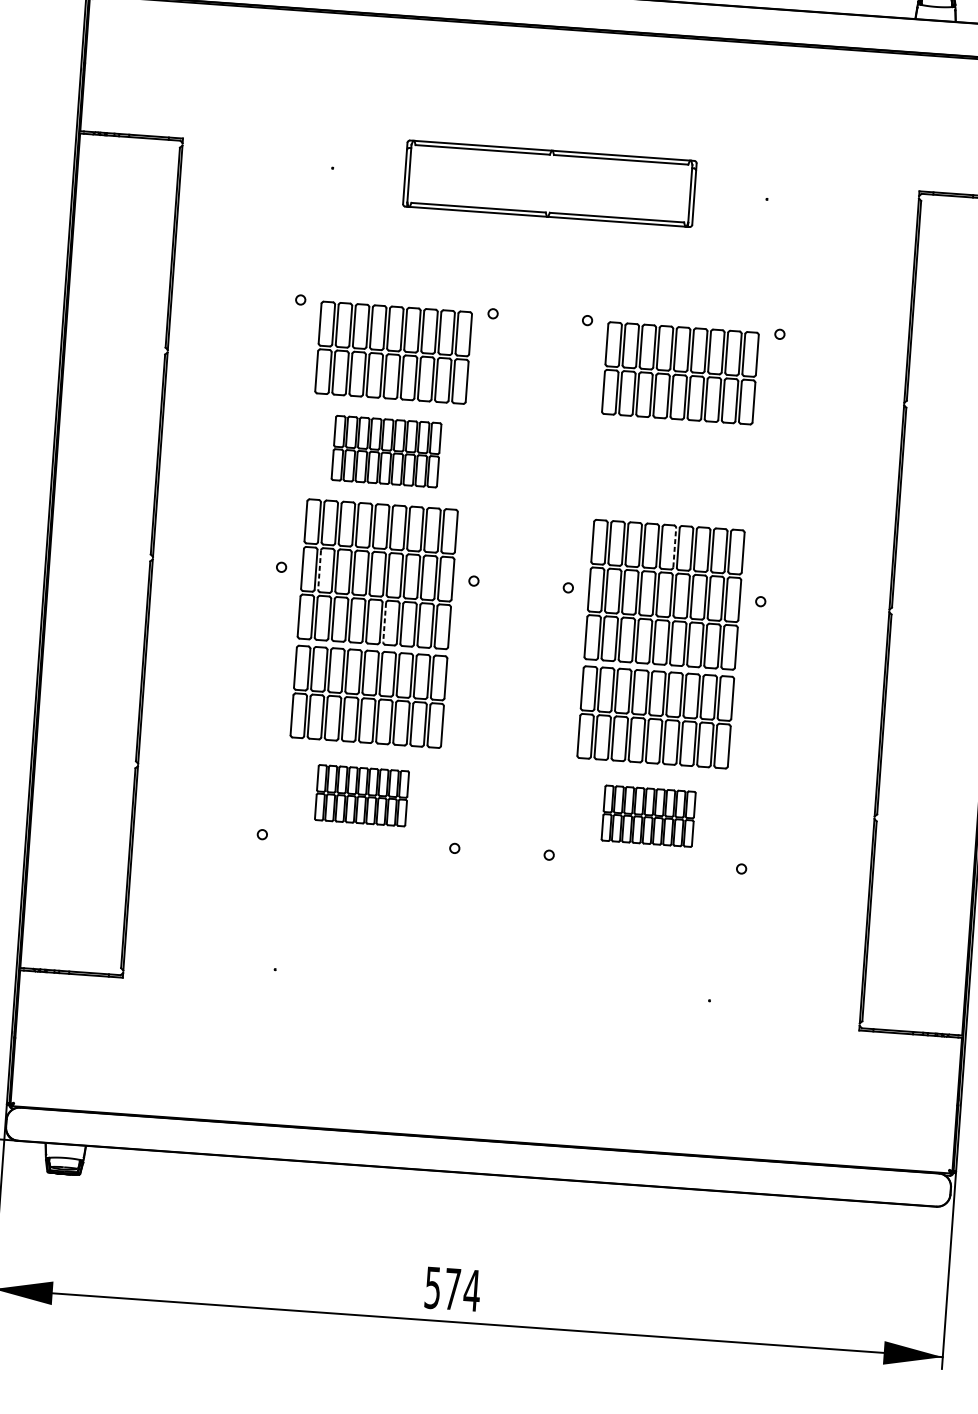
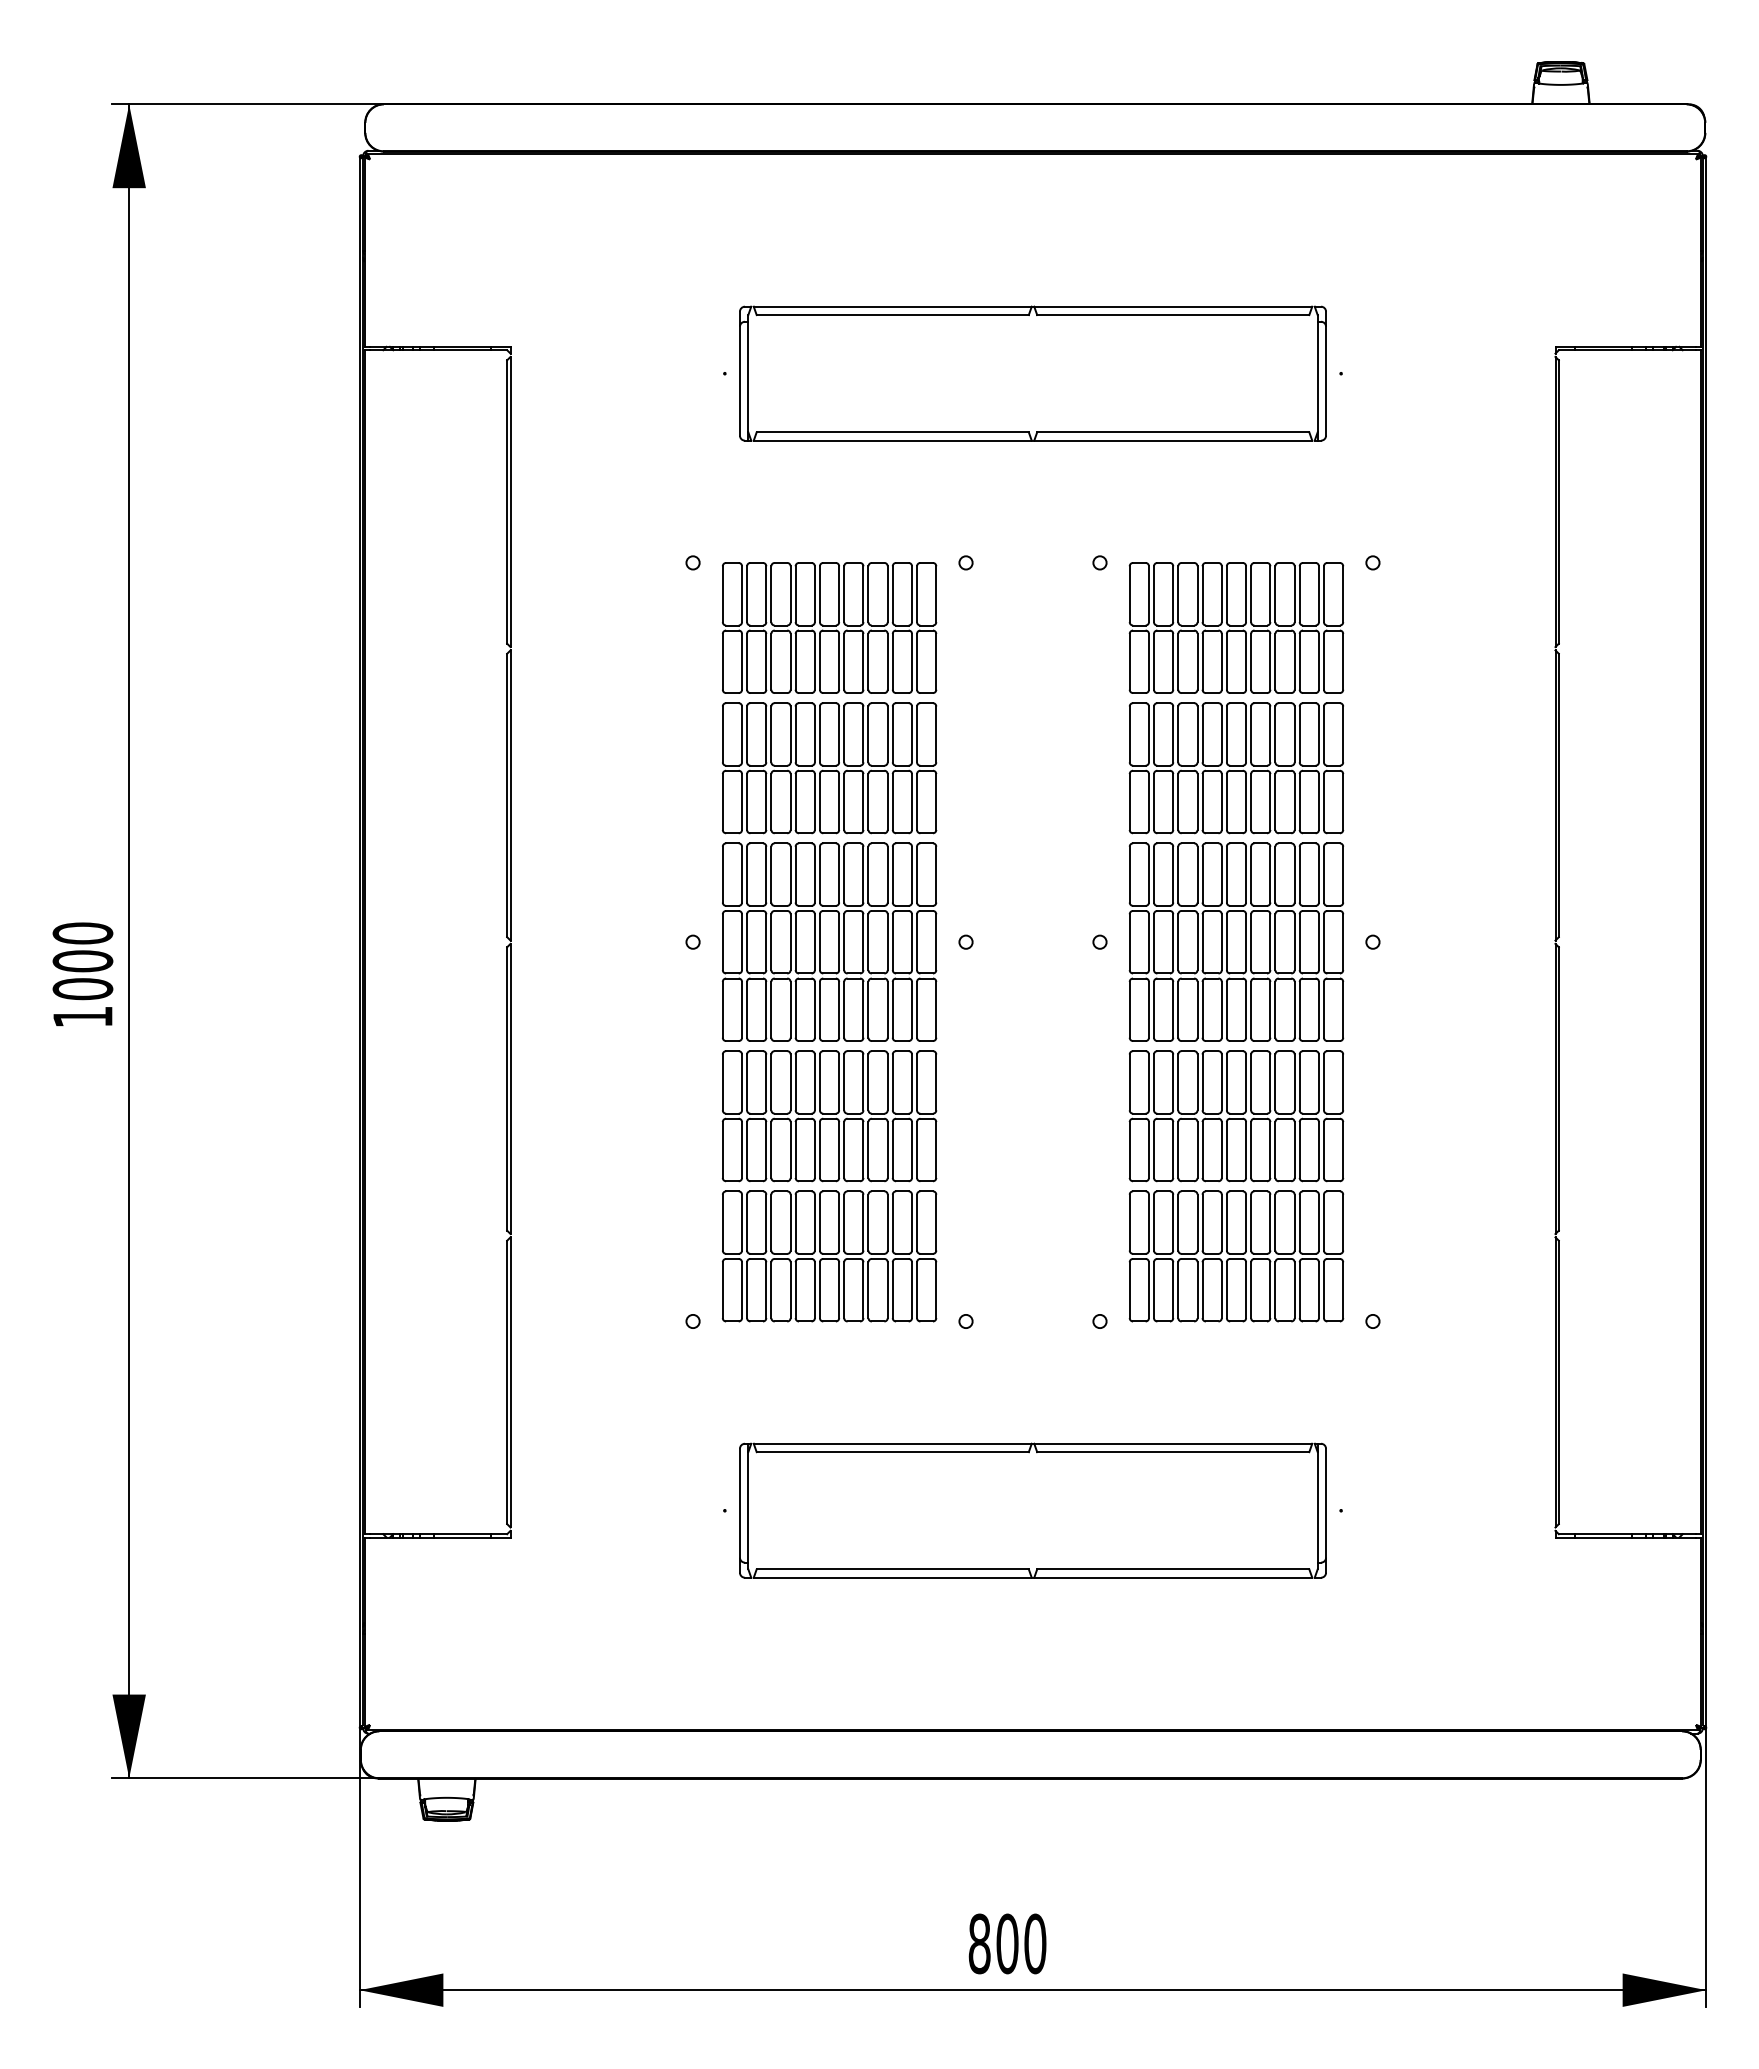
part: (549, 183) -> (1032, 373), size x1.43
part: (386, 451) -> (829, 768), size x1.43
part: (673, 472) -> (1236, 768), added
line: (675, 547) -> (1246, 874), dashed -> solid
line: (319, 570) -> (747, 942), dashed -> solid
line: (384, 622) -> (844, 1009), dashed -> solid
part: (361, 795) -> (829, 1256), size x1.67
part: (648, 816) -> (1236, 1256), size x1.67
part: (492, 985) -> (1032, 1510), added
text: (452, 1288) -> (1007, 1943), 574 -> 800

